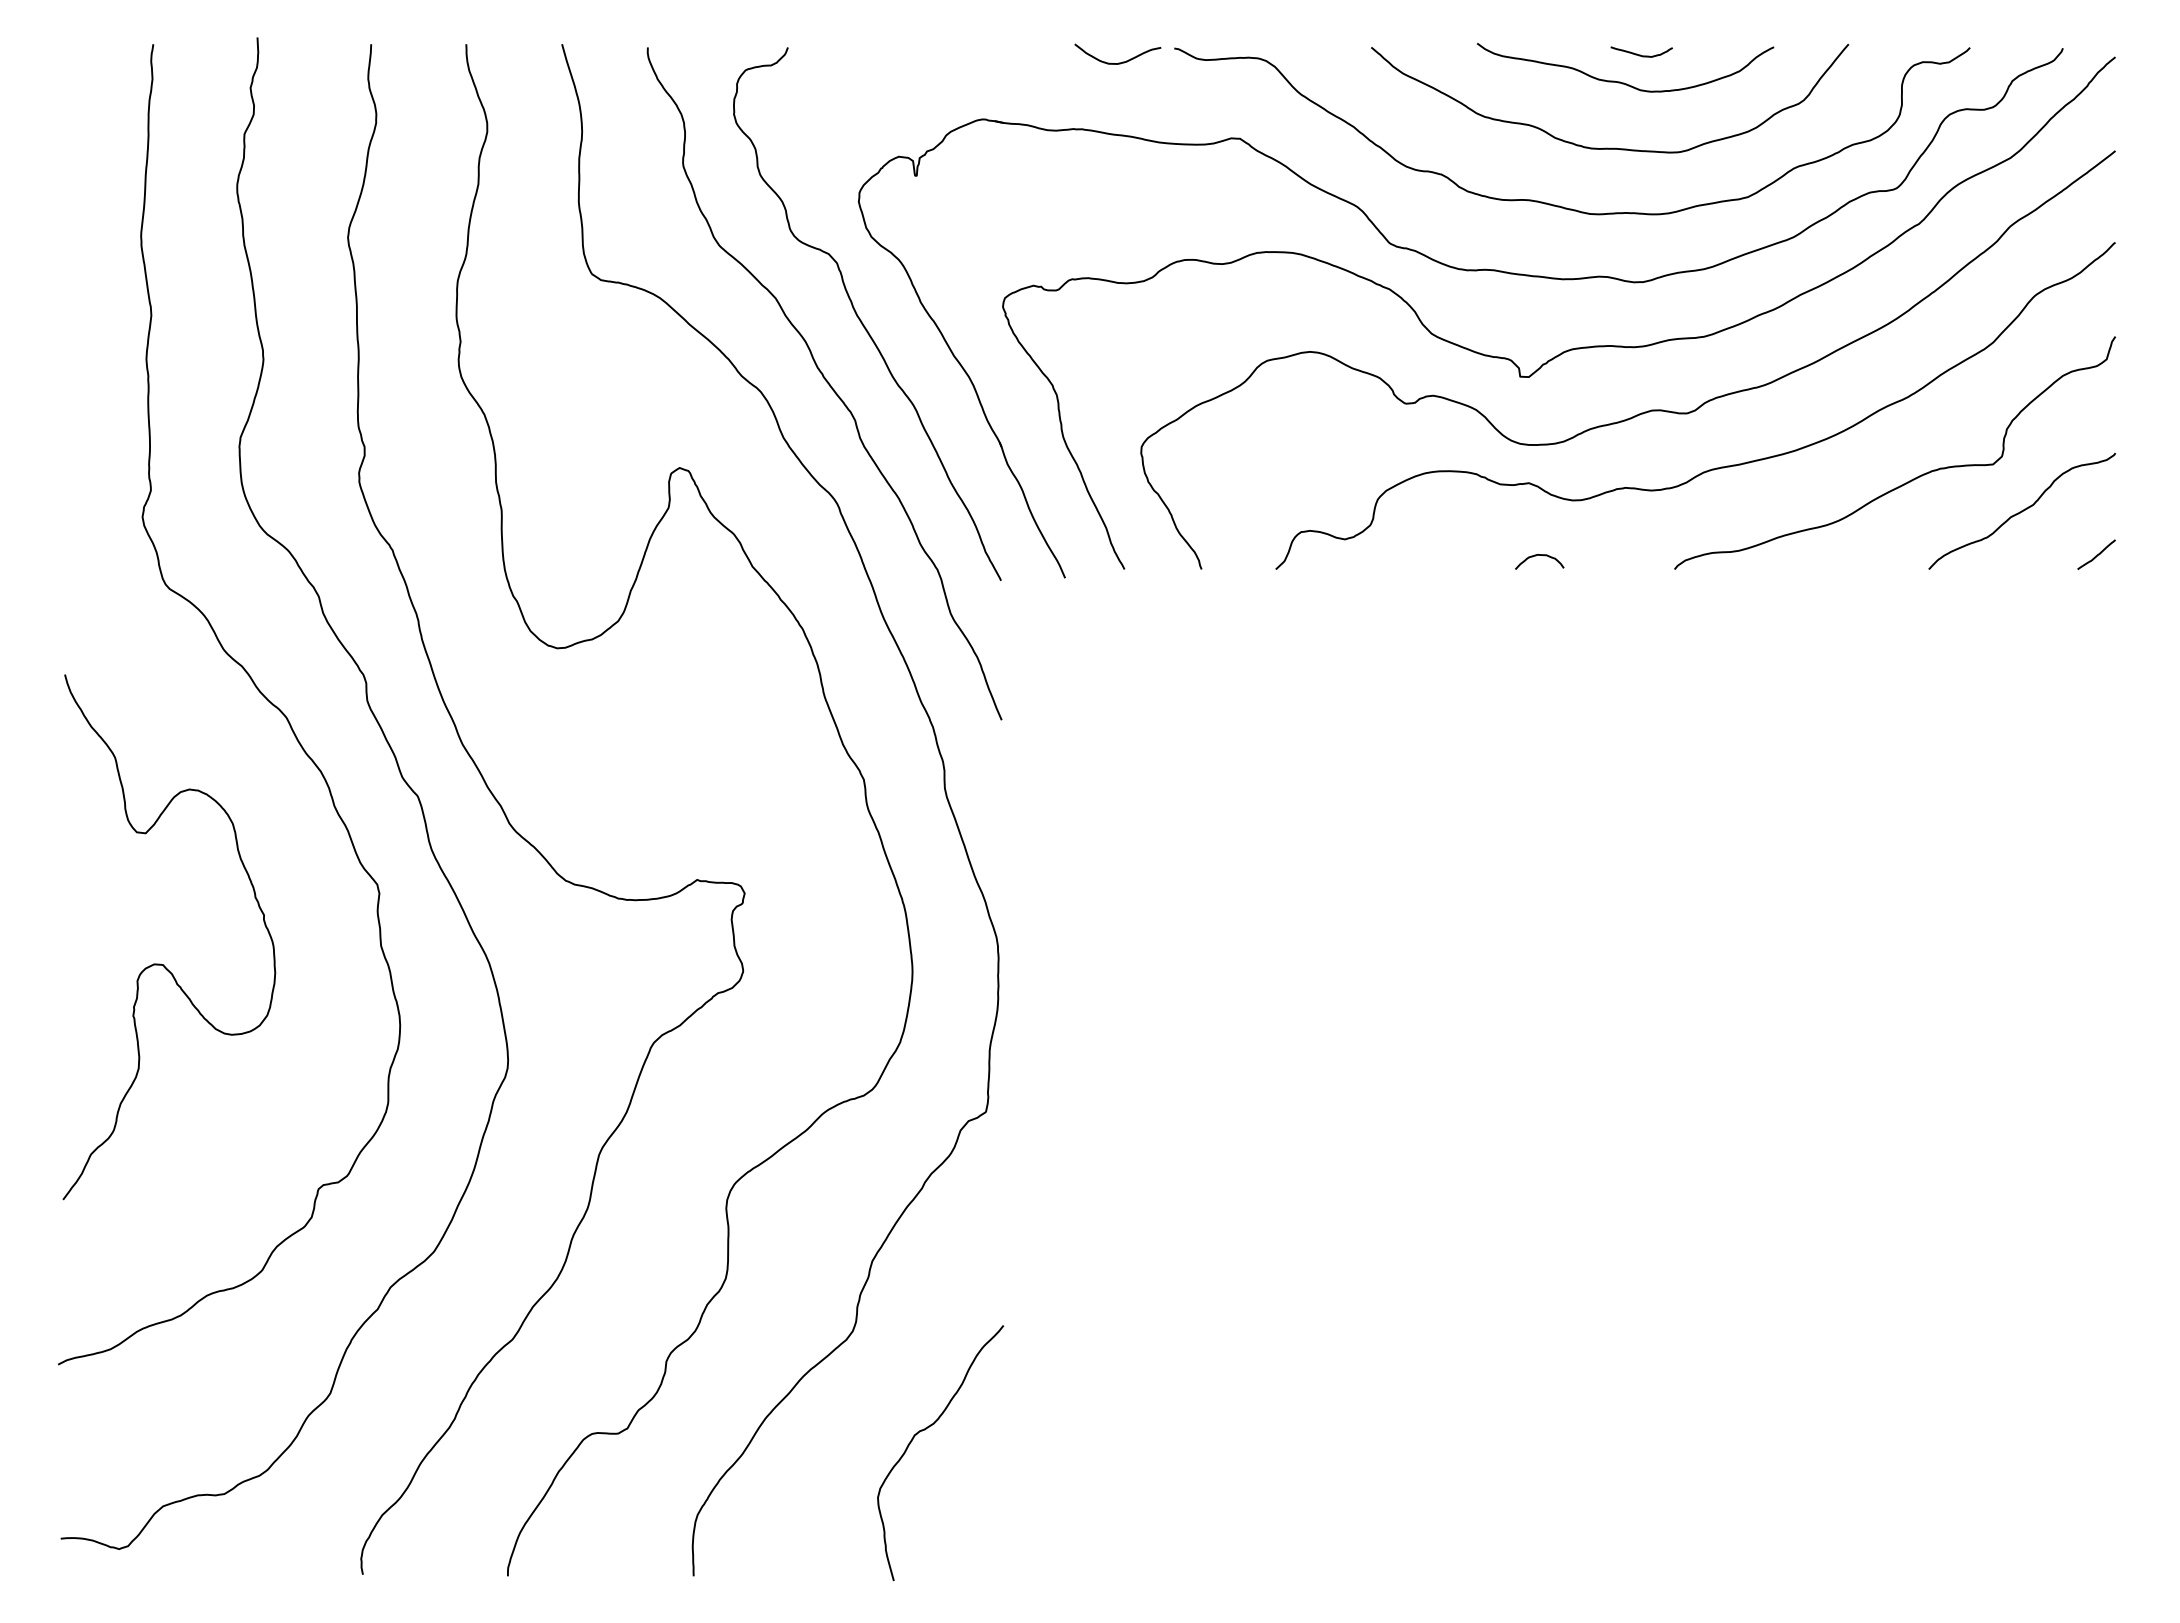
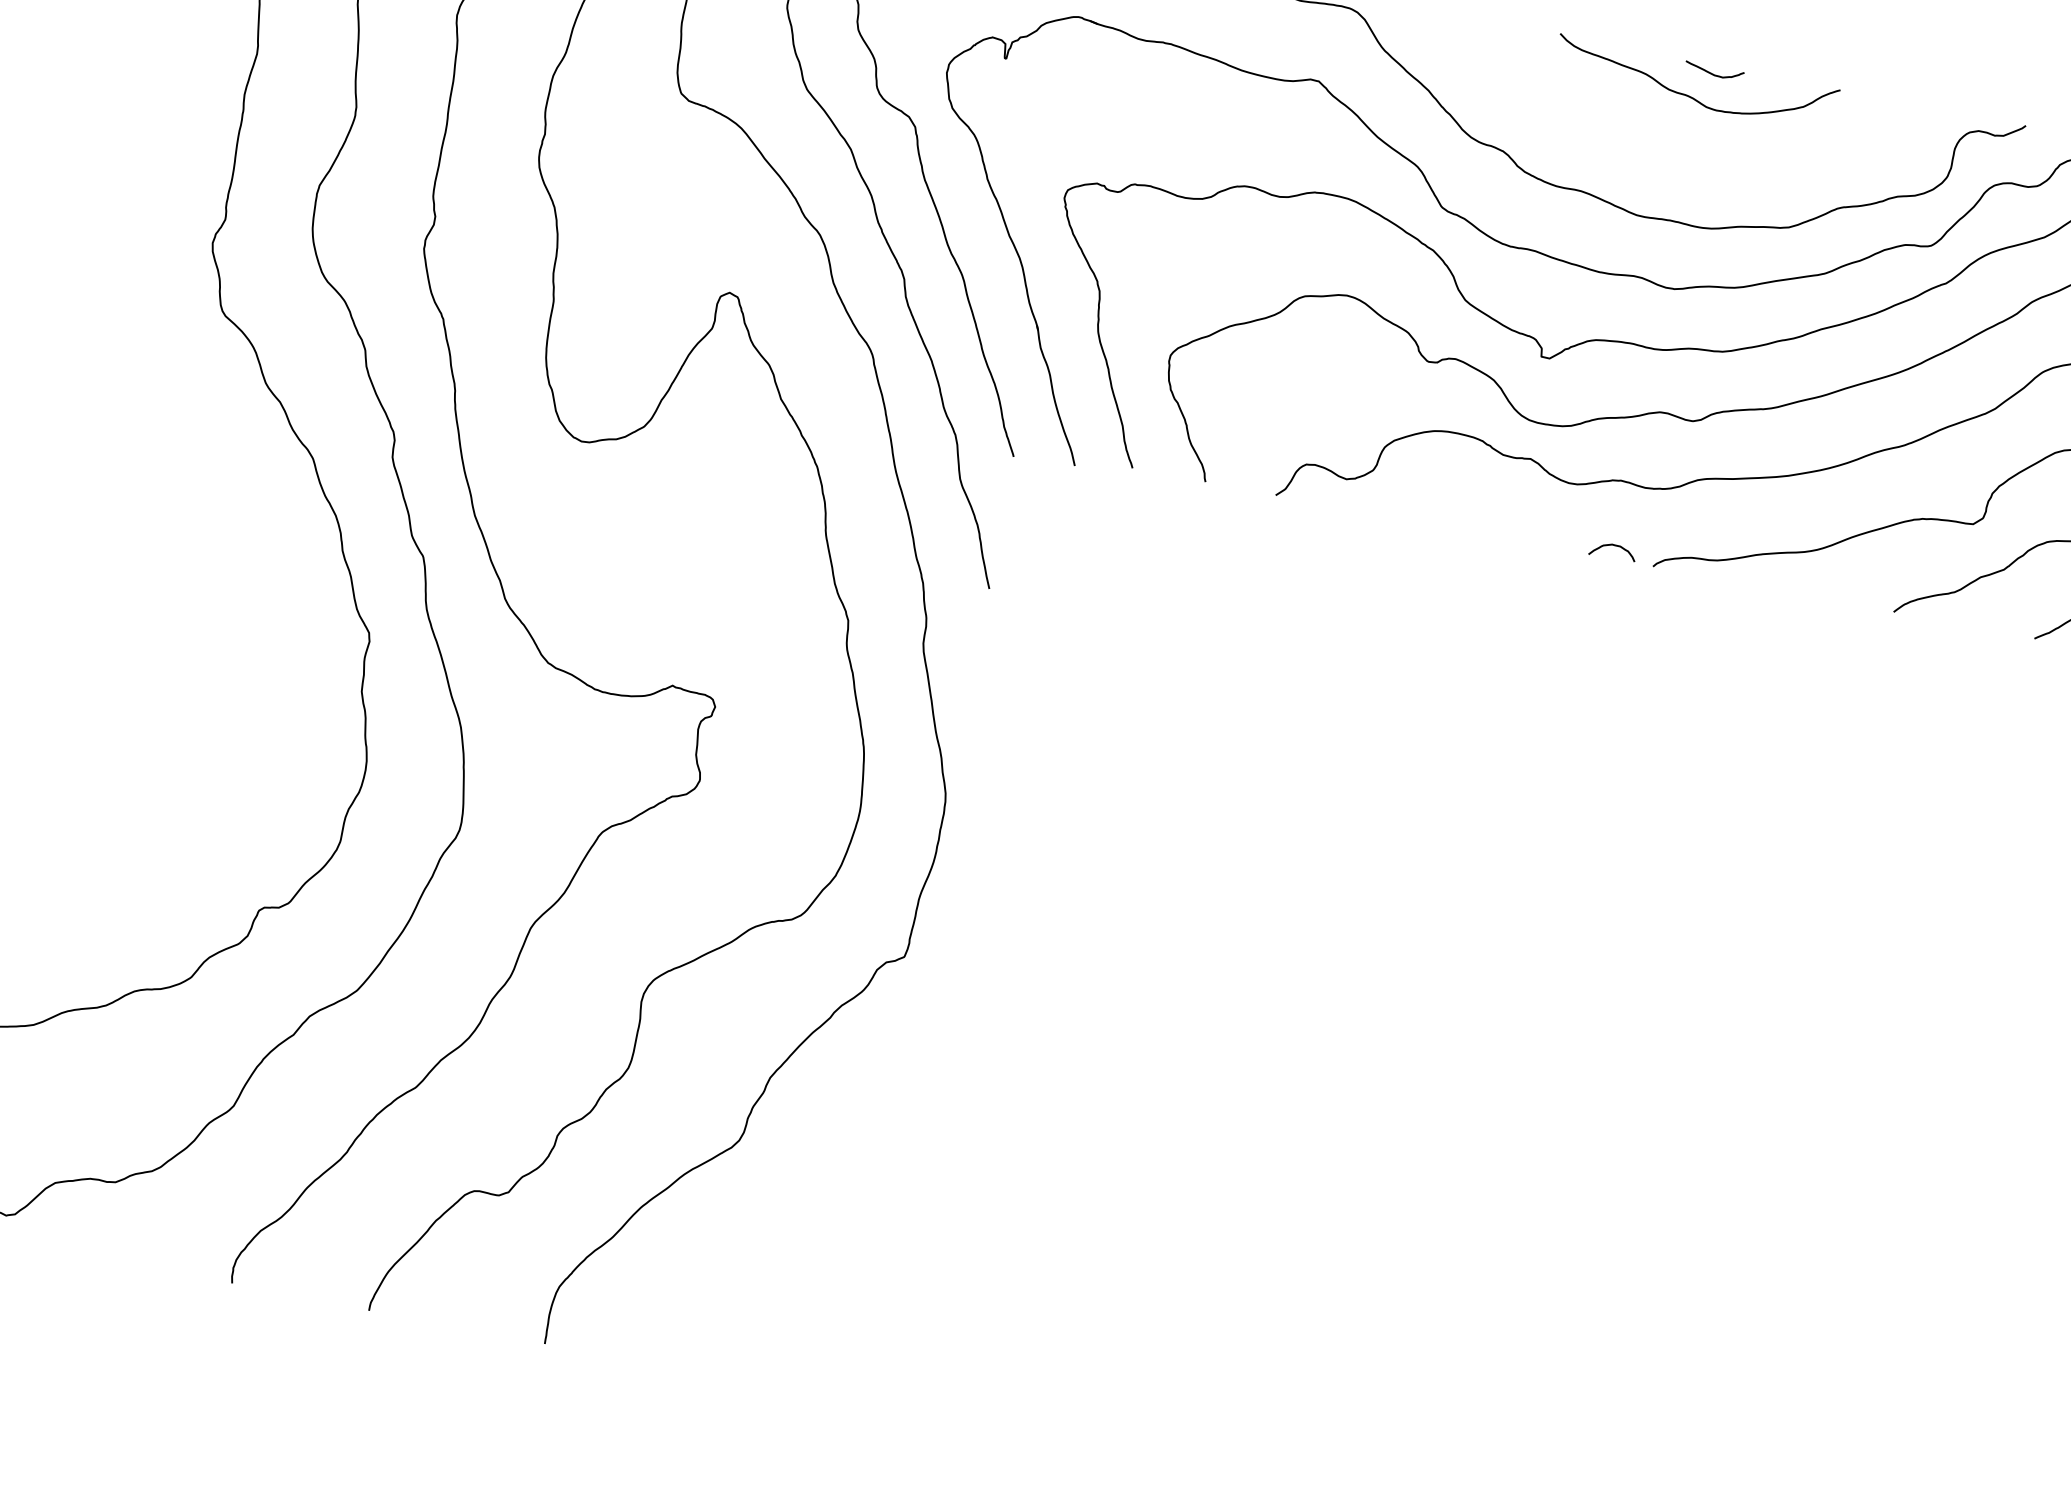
curve: (1610, 147) -> (1667, 155), removed
curve: (1536, 556) -> (1610, 545), moved
curve: (160, 963) -> (149, 668), removed
curve: (925, 1430) -> (790, 1247), removed

